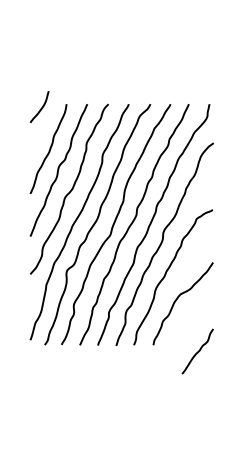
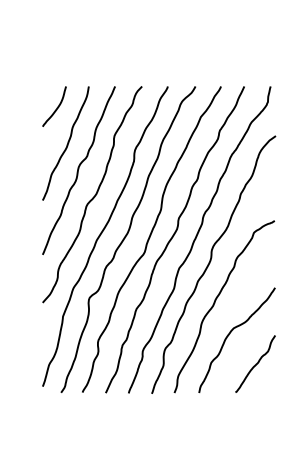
curve: (41, 107) -> (56, 107), moved
curve: (197, 351) -> (255, 364), moved

